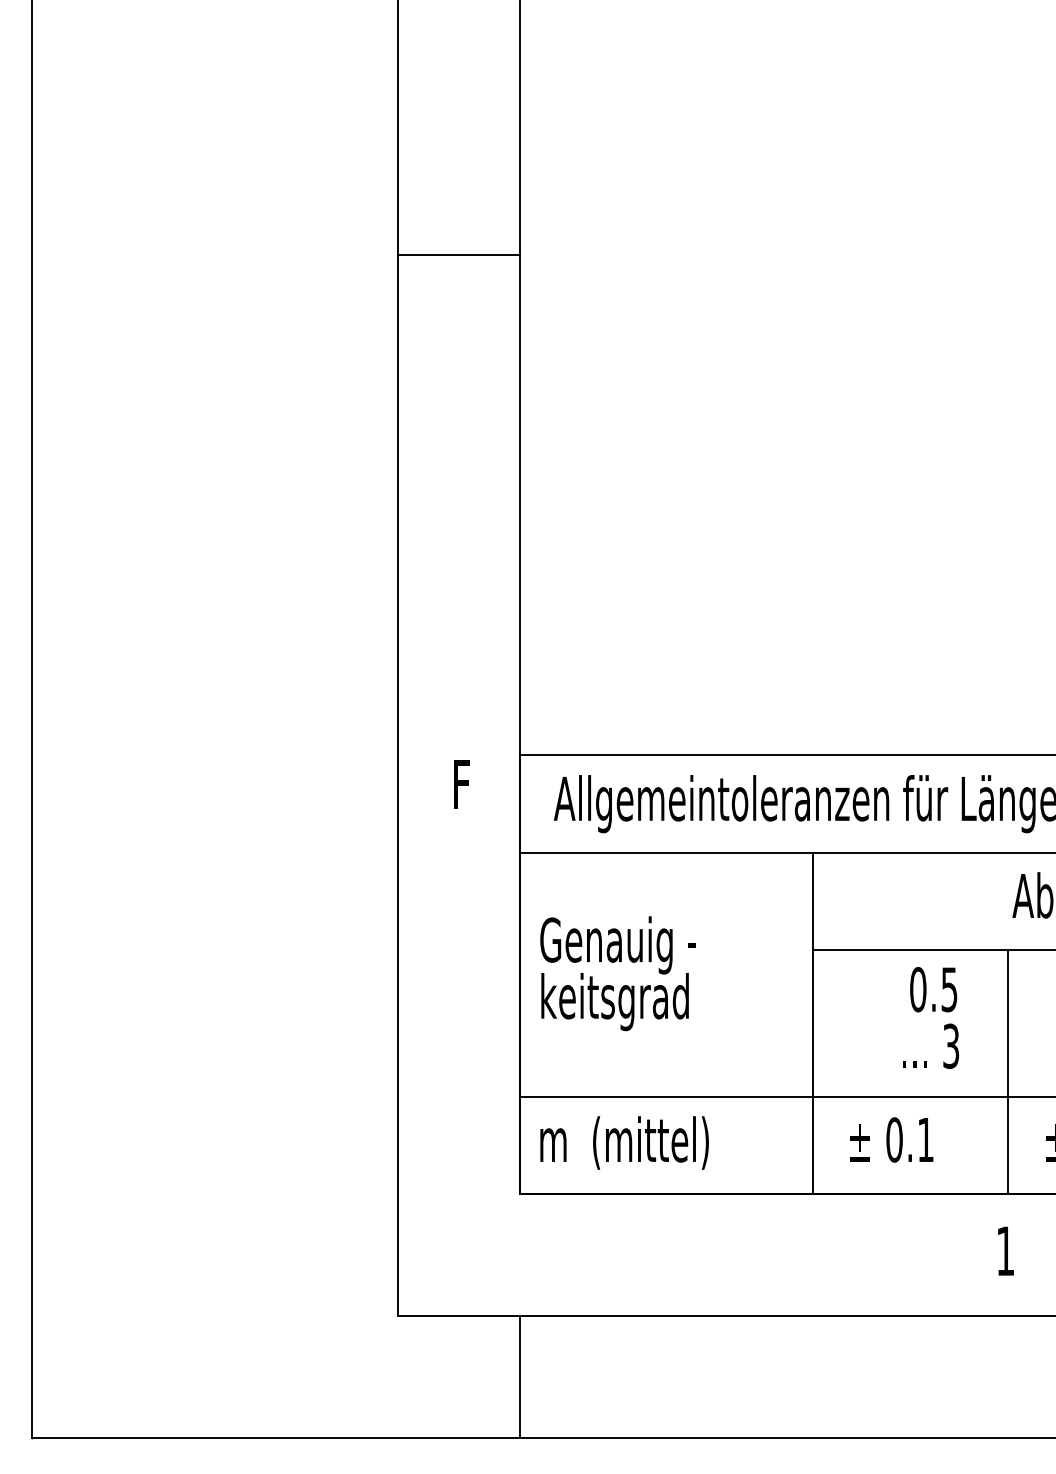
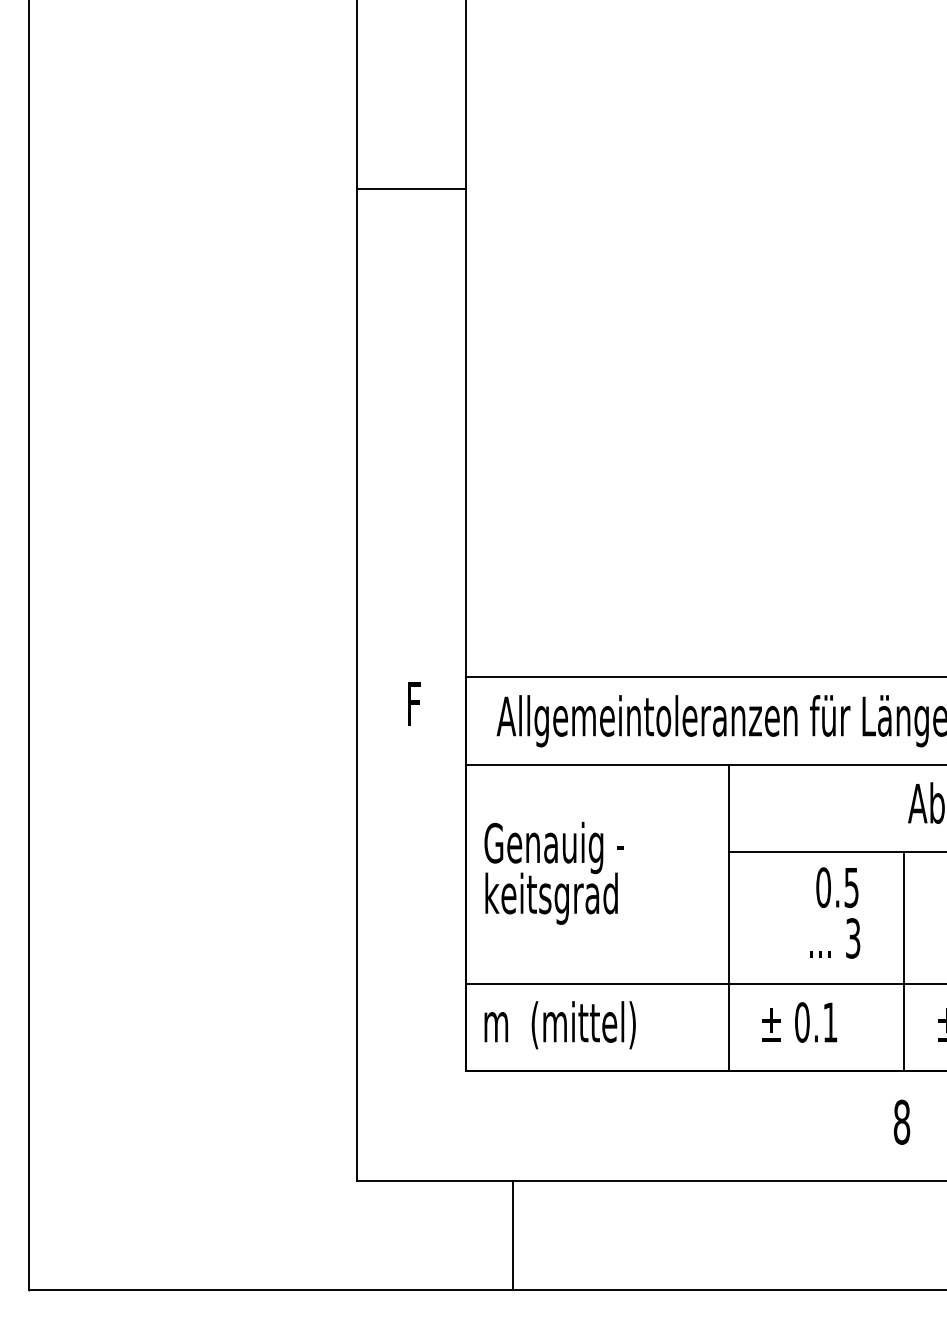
line: (458, 254) -> (411, 189), moved
text: (1005, 1250) -> (901, 1121), 1 -> 8
line: (520, 1377) -> (513, 1235), moved

